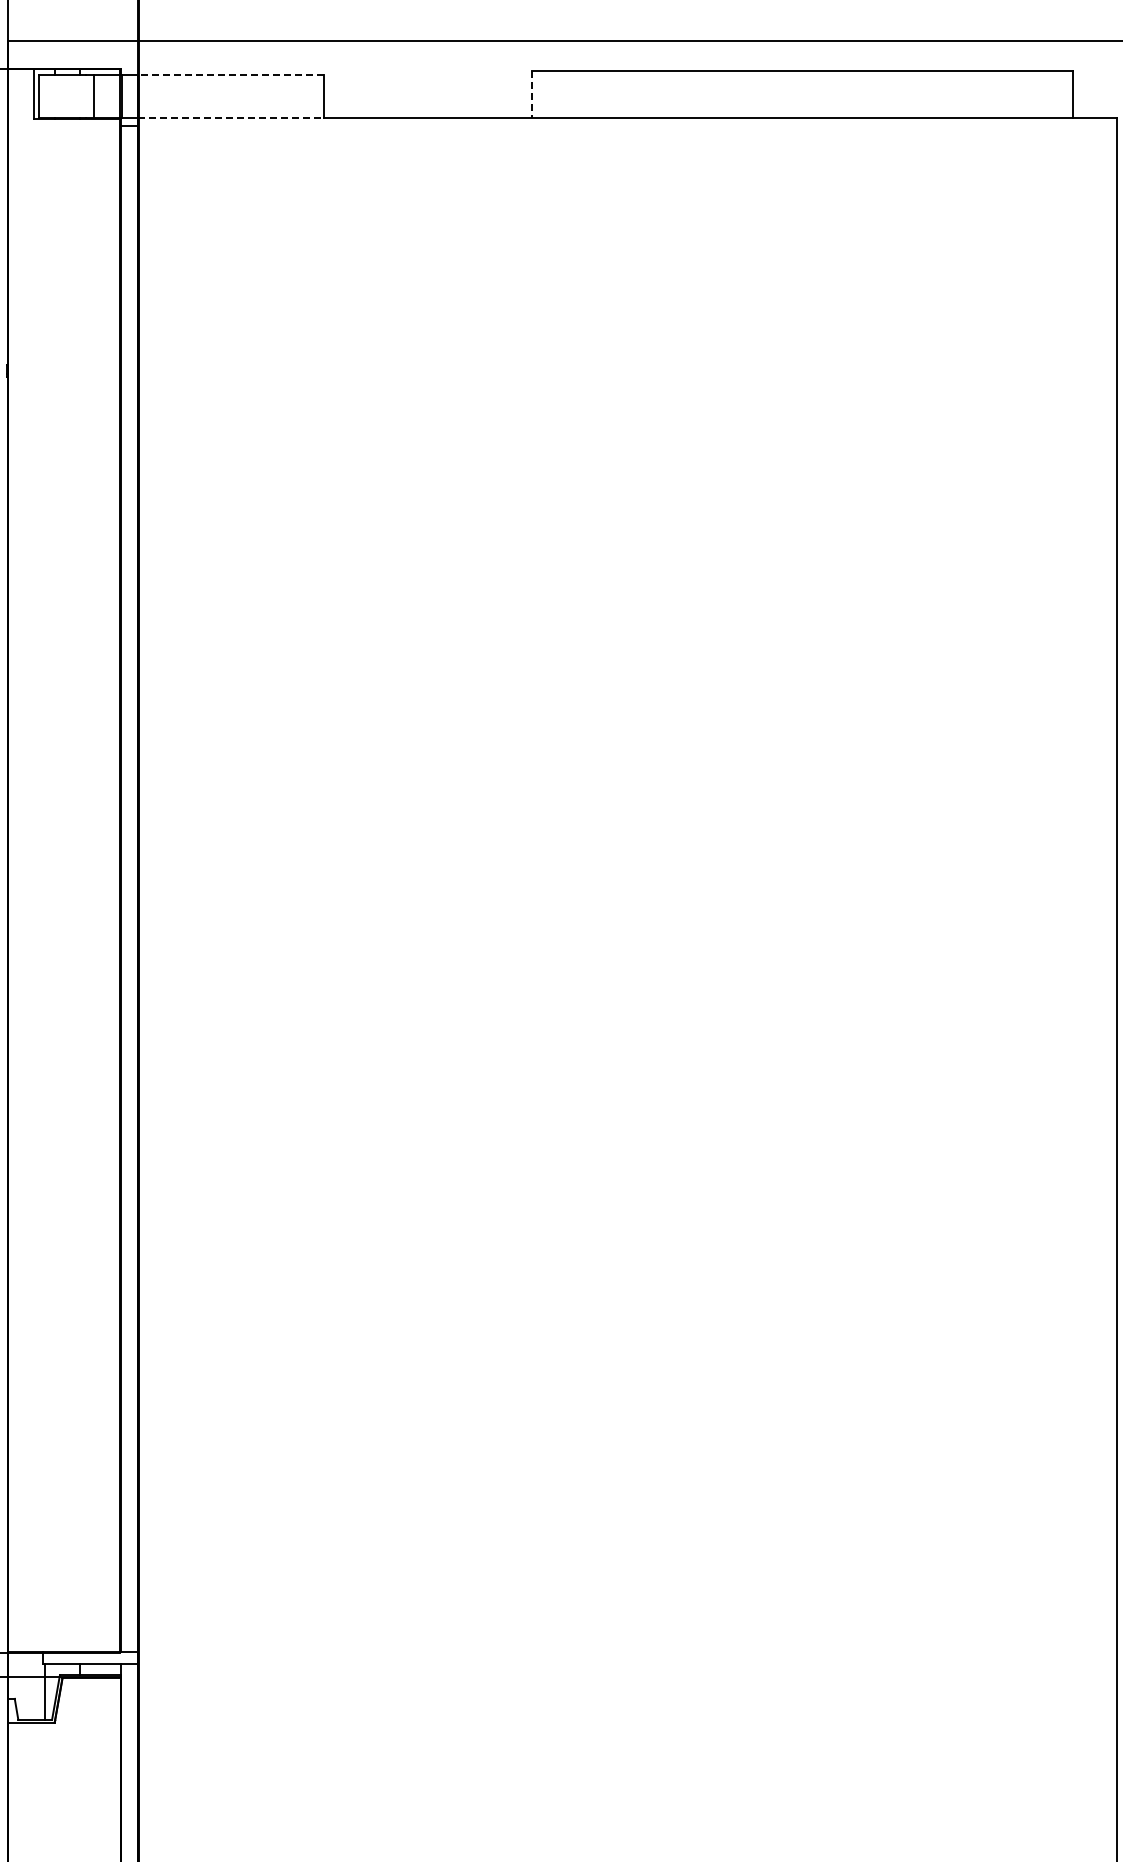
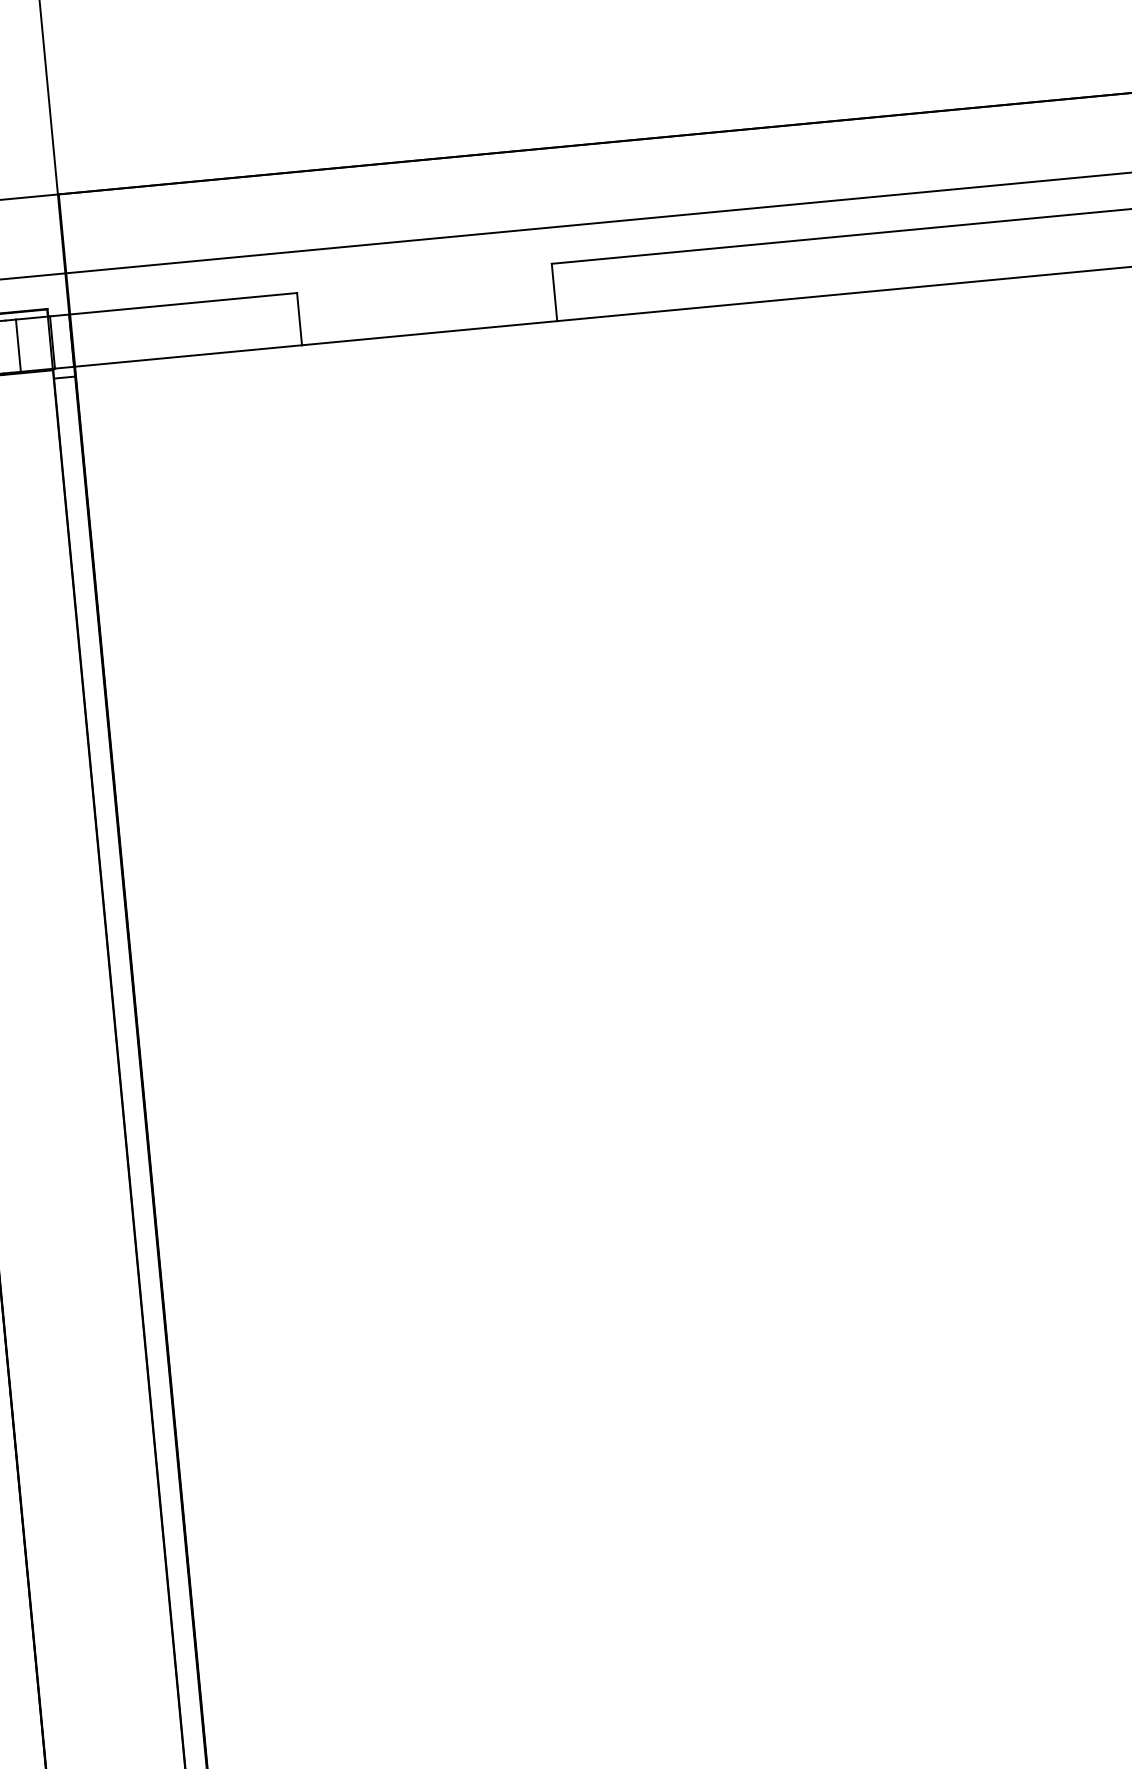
line: (230, 74) -> (182, 303), dashed -> solid
line: (532, 94) -> (554, 292), dashed -> solid
line: (231, 117) -> (188, 355), dashed -> solid

